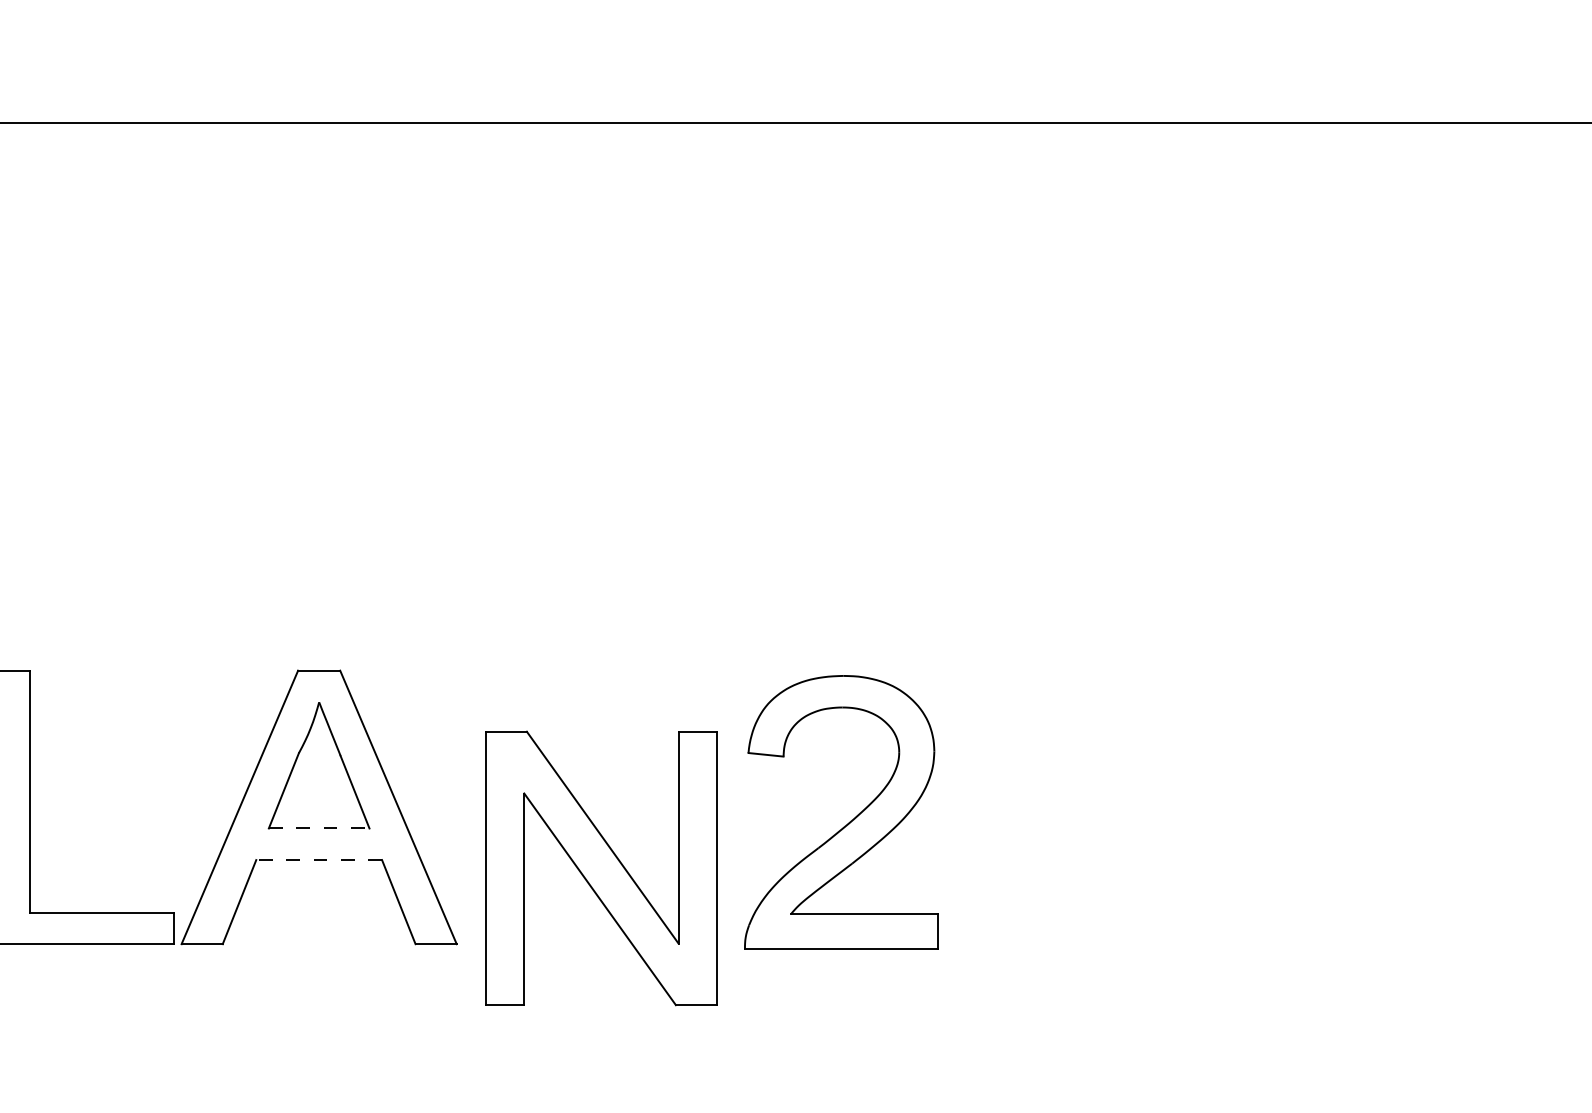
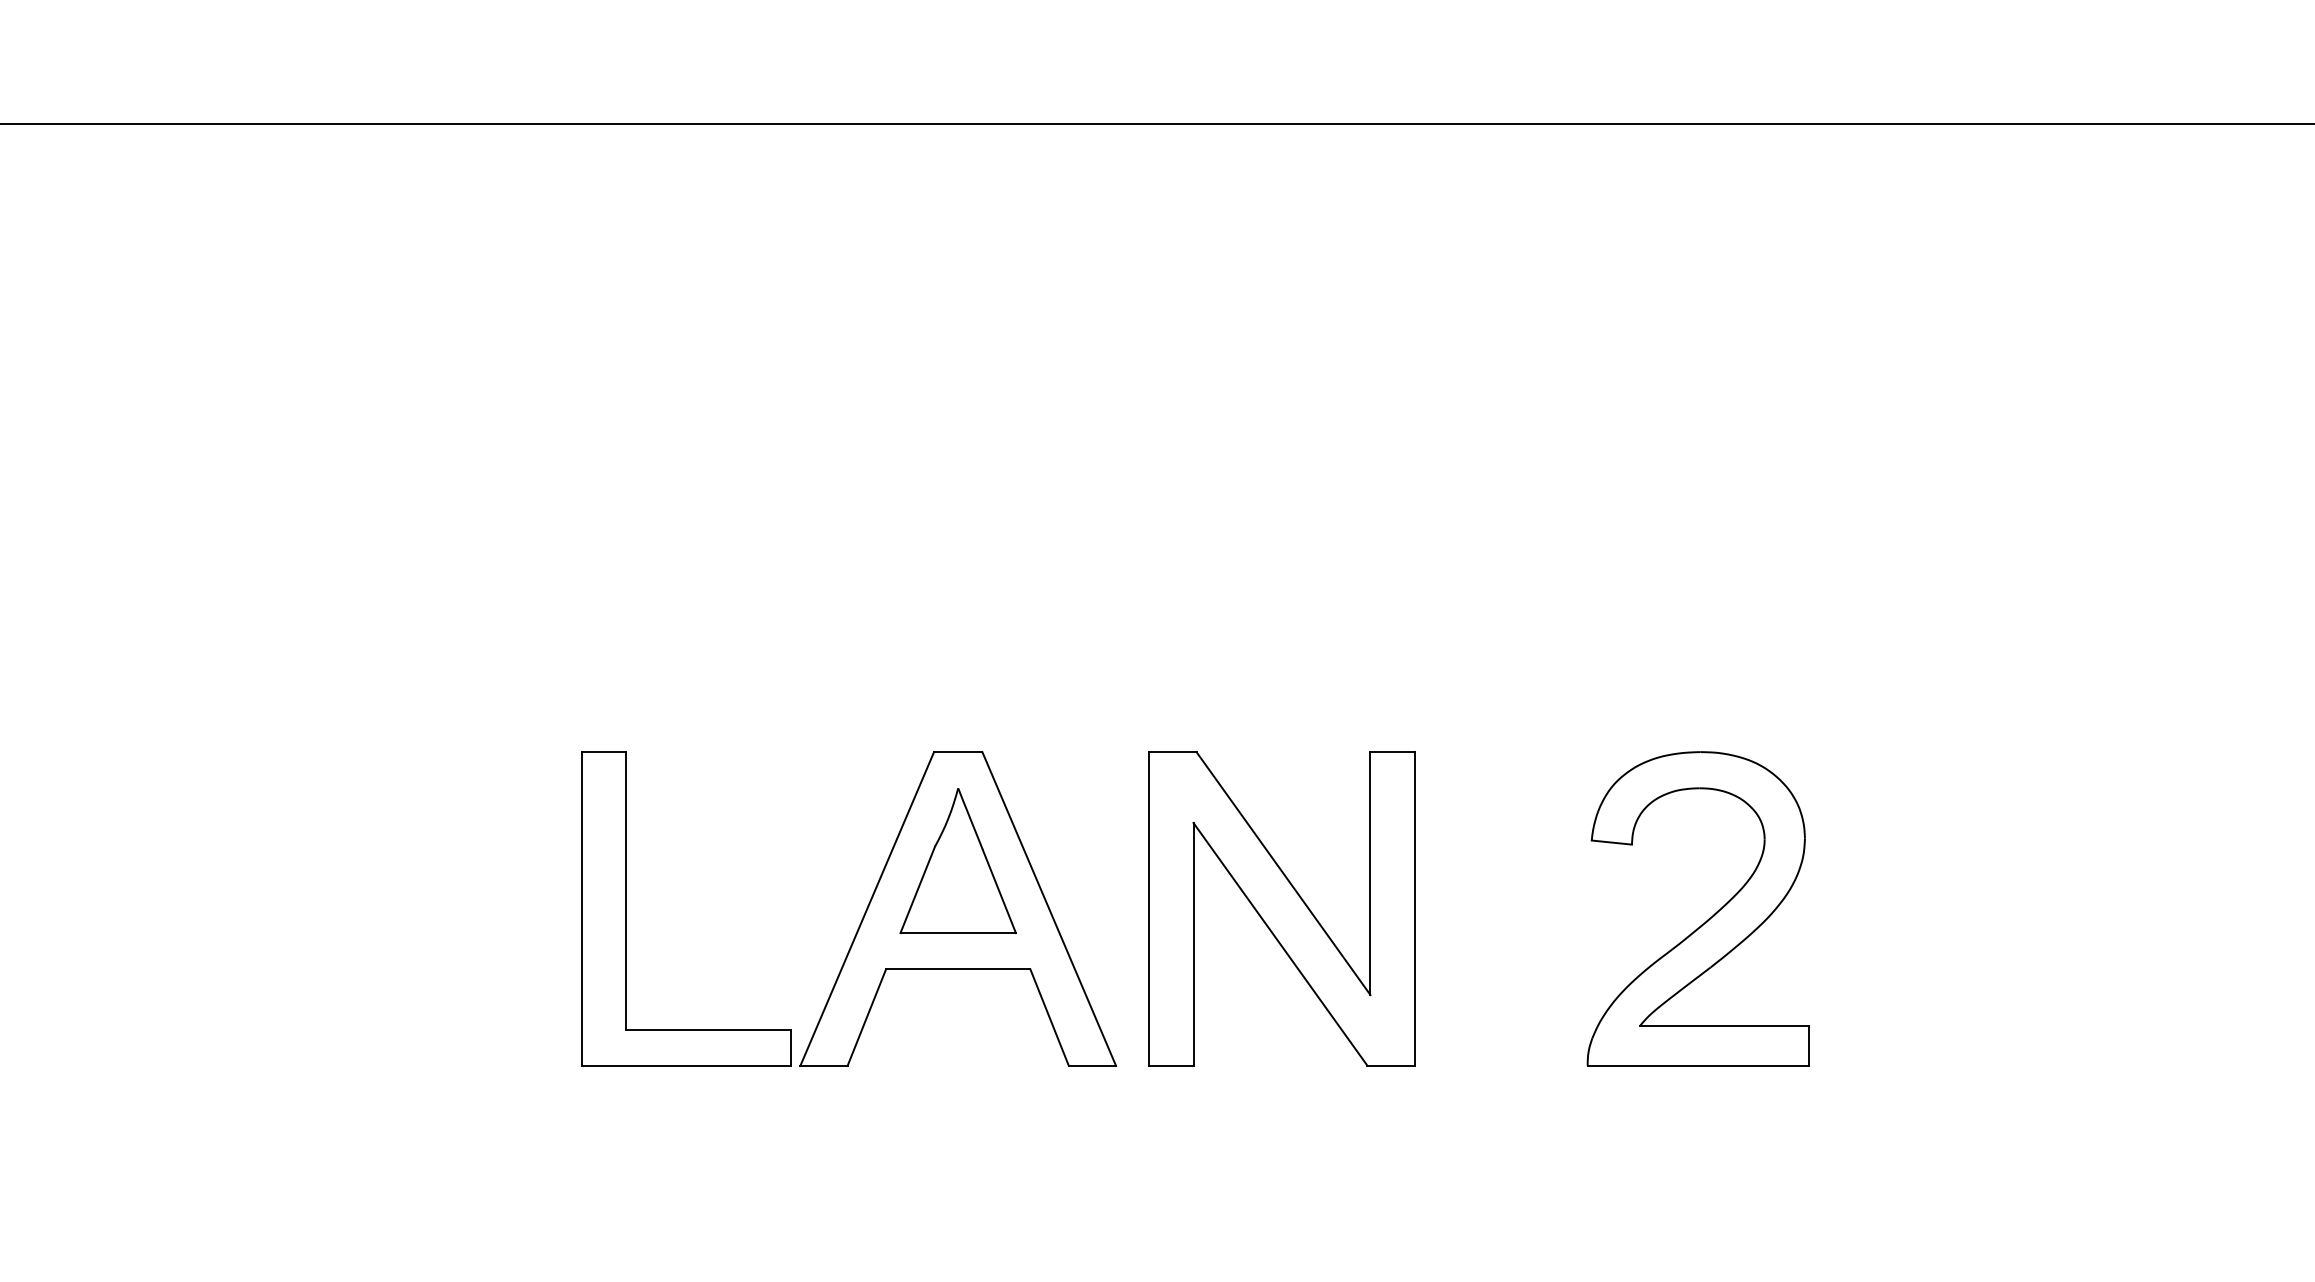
part: (850, 820) -> (1708, 918), moved
line: (319, 828) -> (958, 933), dashed -> solid
line: (318, 860) -> (957, 969), dashed -> solid
part: (600, 868) -> (1281, 908), moved

